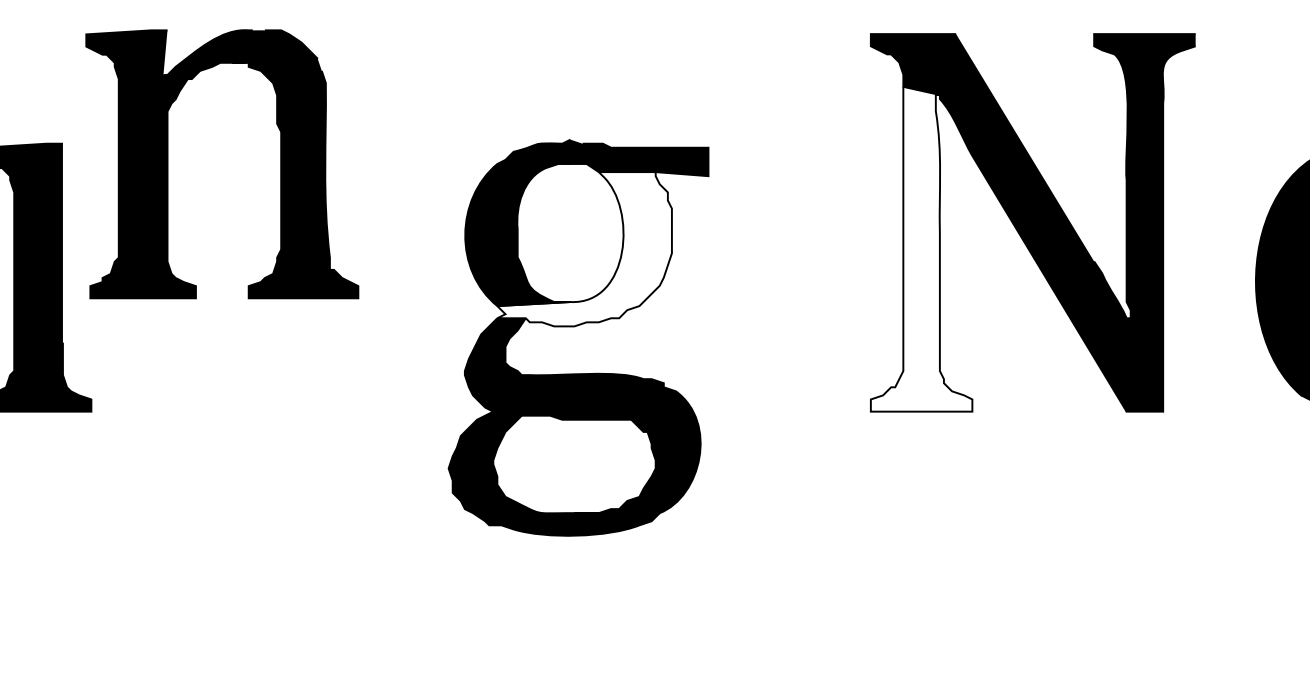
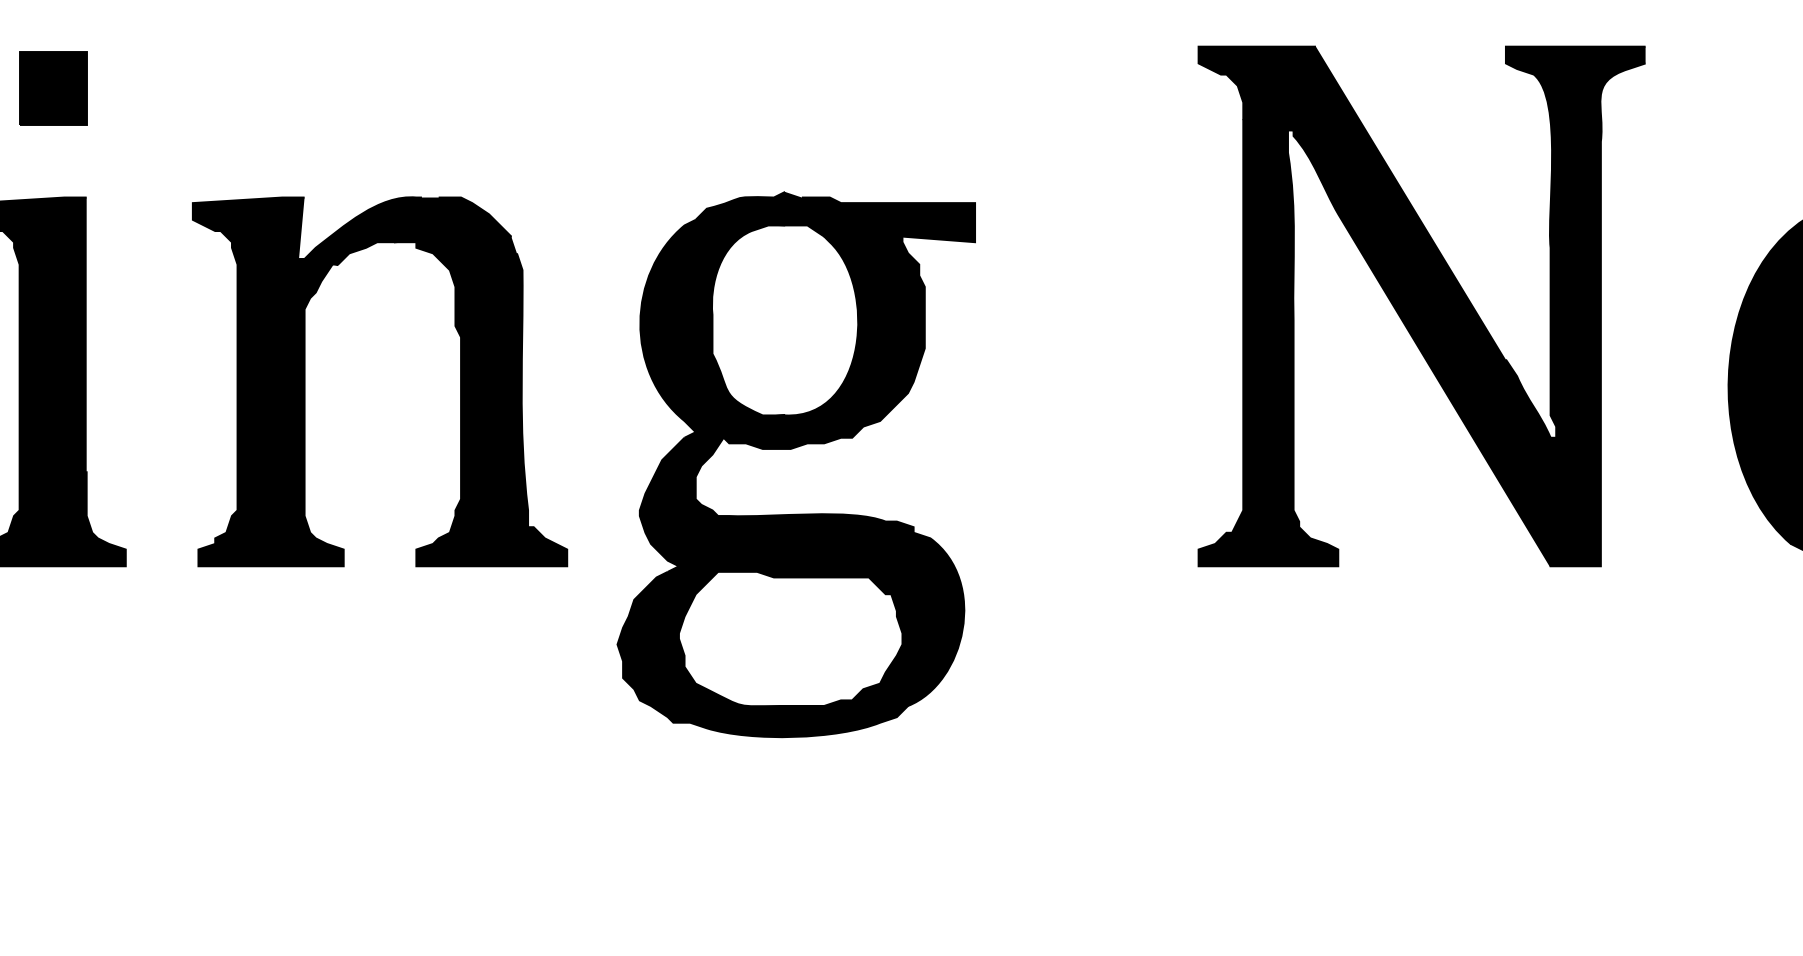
part: (38, 64) -> (53, 88), added
part: (168, 164) -> (305, 381), moved
fill: (584, 249) -> (804, 342), added
fill: (921, 249) -> (1268, 342), added

